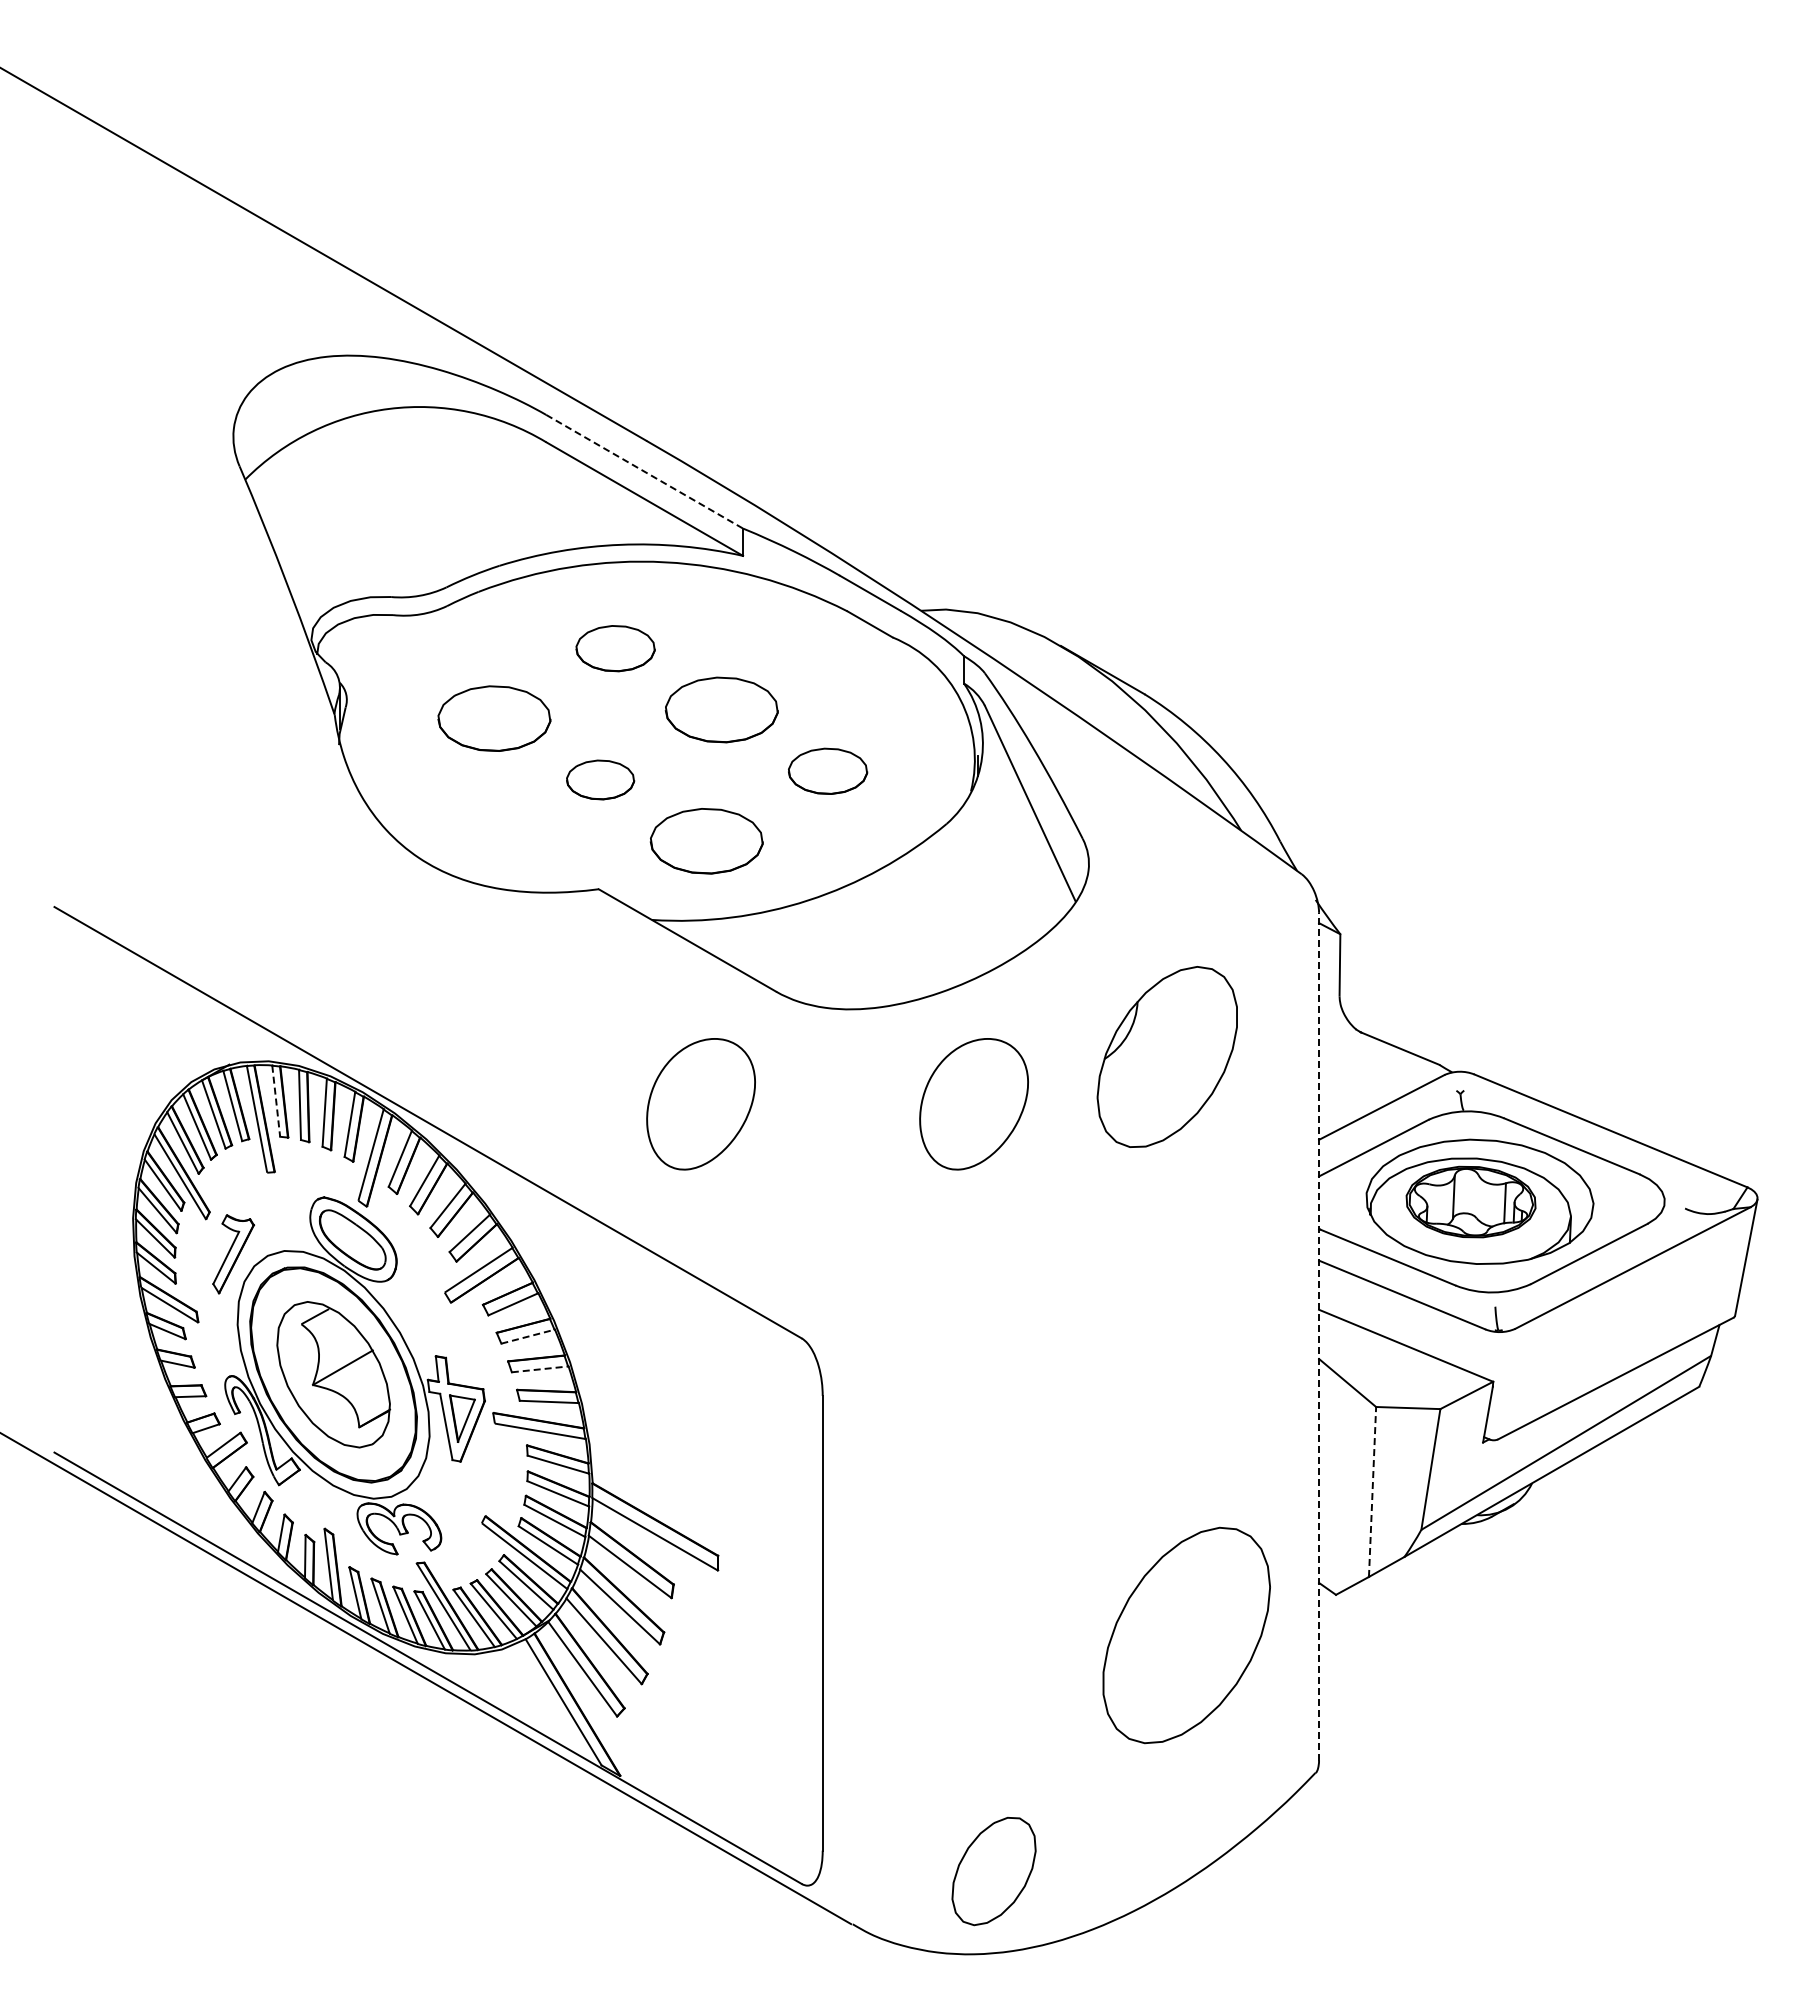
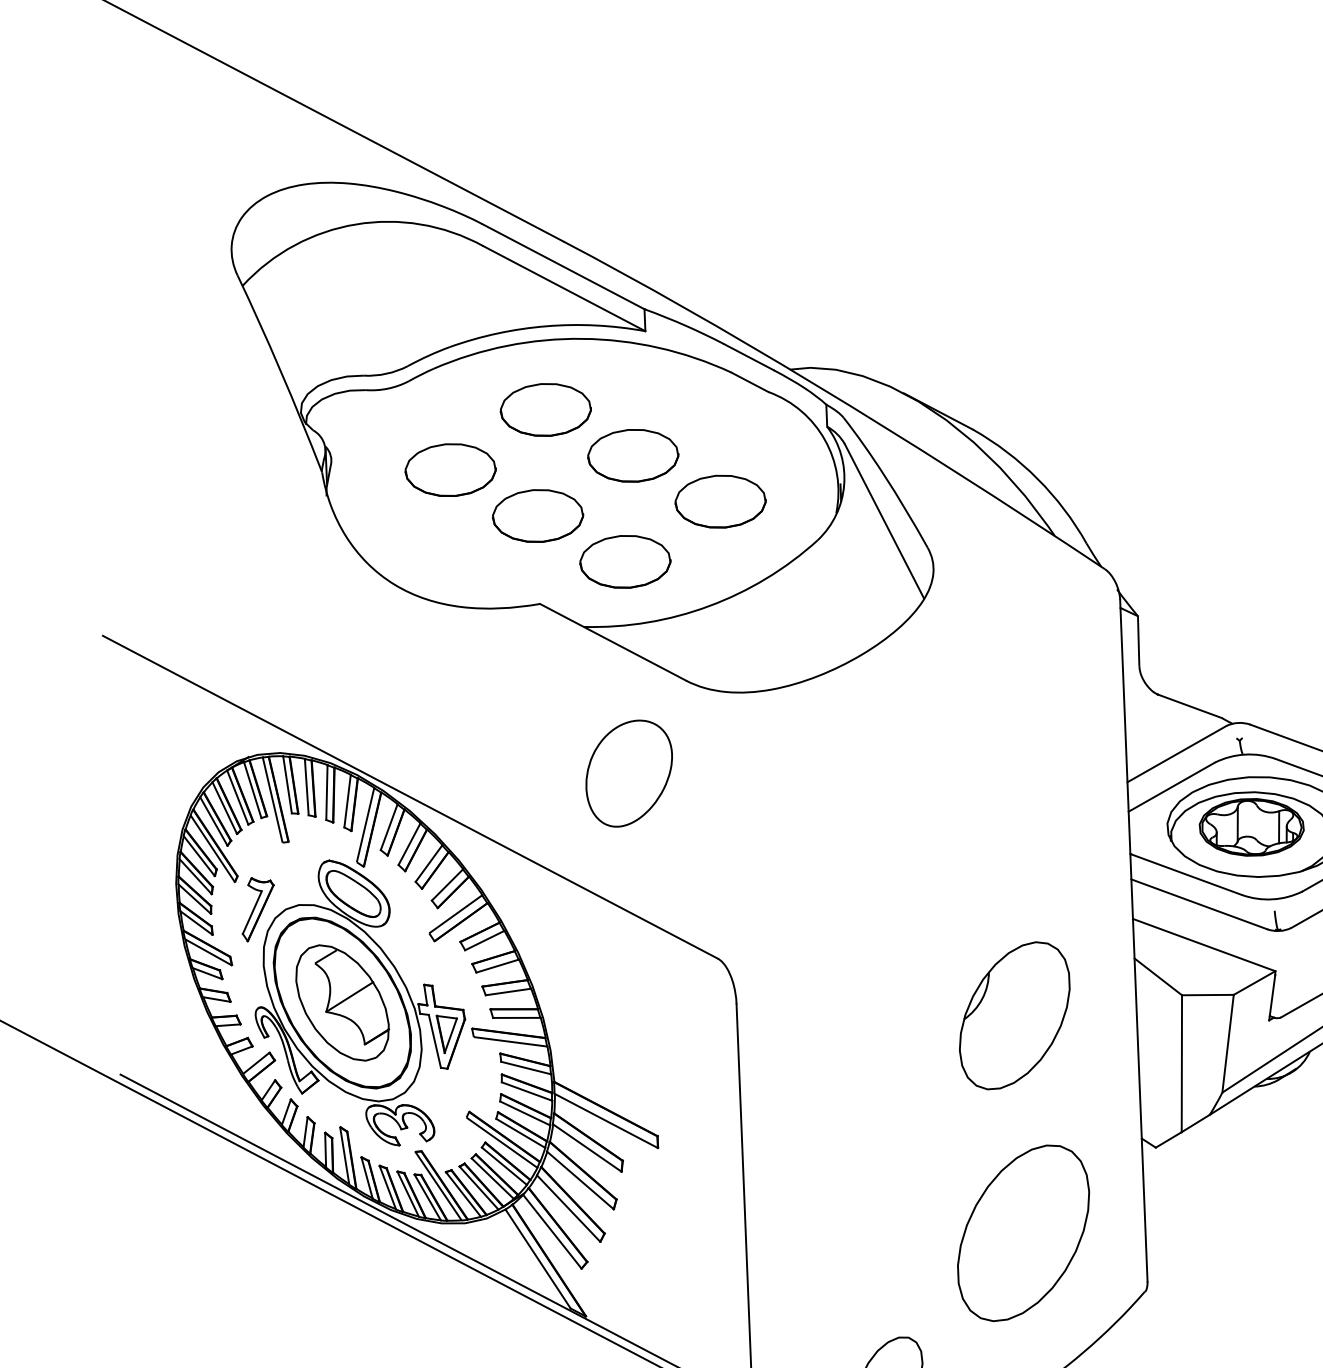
line: (644, 471) -> (563, 266), dashed -> solid
part: (615, 648) -> (545, 409), size x1.43
part: (827, 771) -> (720, 501), size x1.43
part: (600, 779) -> (537, 515), size x1.67
part: (1166, 1056) -> (1013, 1015), moved
line: (276, 1101) -> (287, 785), dashed -> solid
part: (973, 1104) -> (848, 764), removed
line: (528, 1336) -> (498, 965), dashed -> solid
line: (1319, 1336) -> (1134, 940), dashed -> solid
line: (540, 1369) -> (508, 992), dashed -> solid
line: (1372, 1491) -> (1181, 1063), dashed -> solid
part: (1186, 1635) -> (1023, 1233), moved

